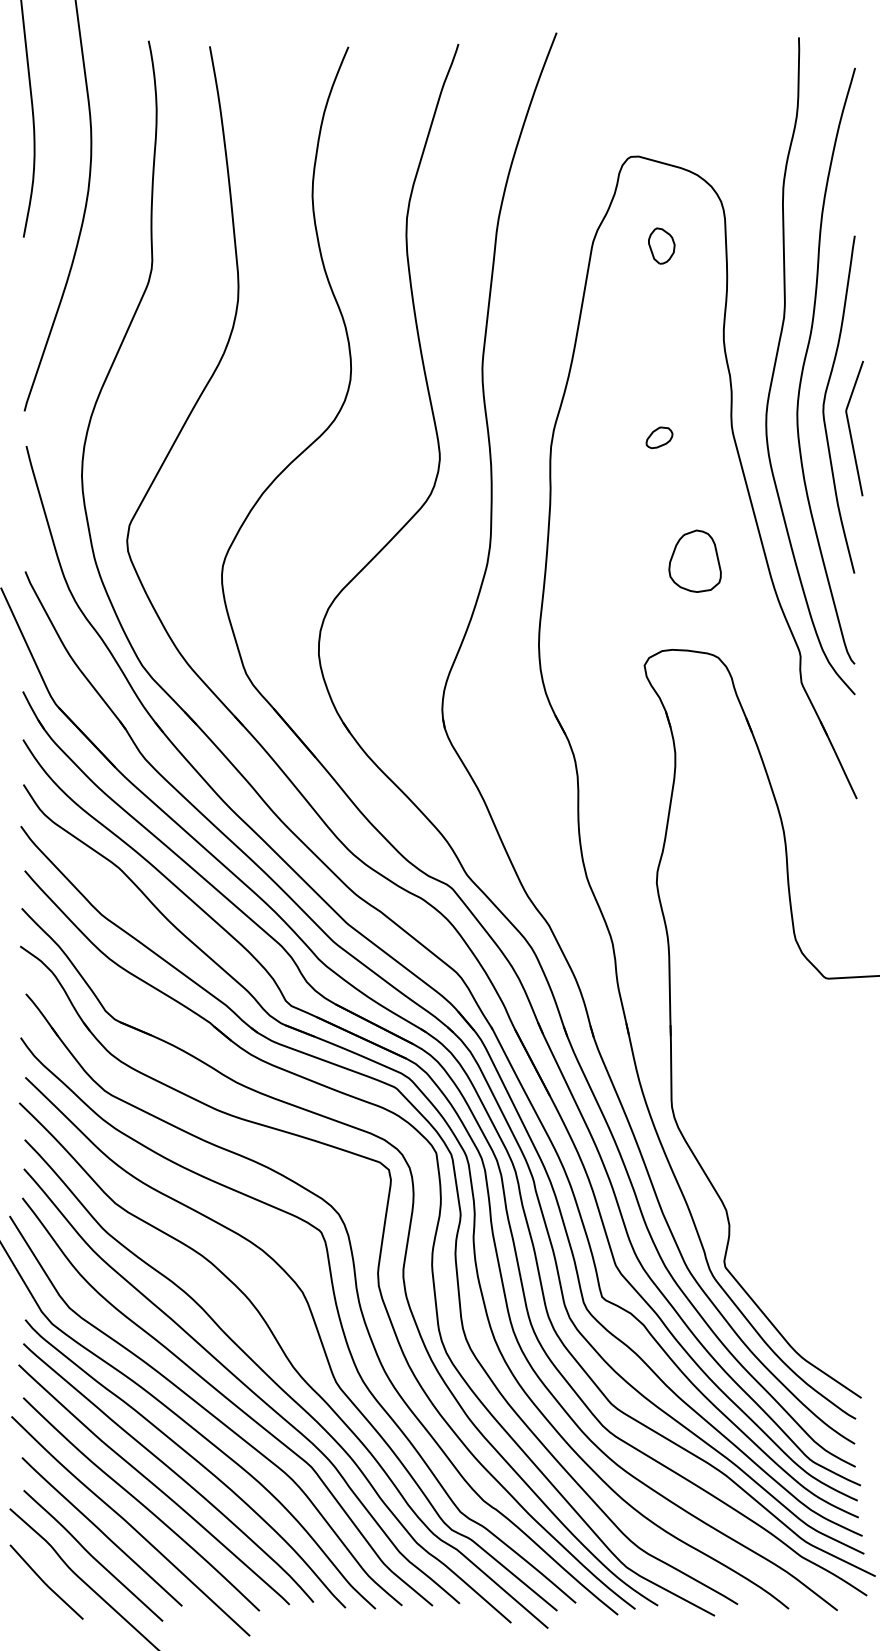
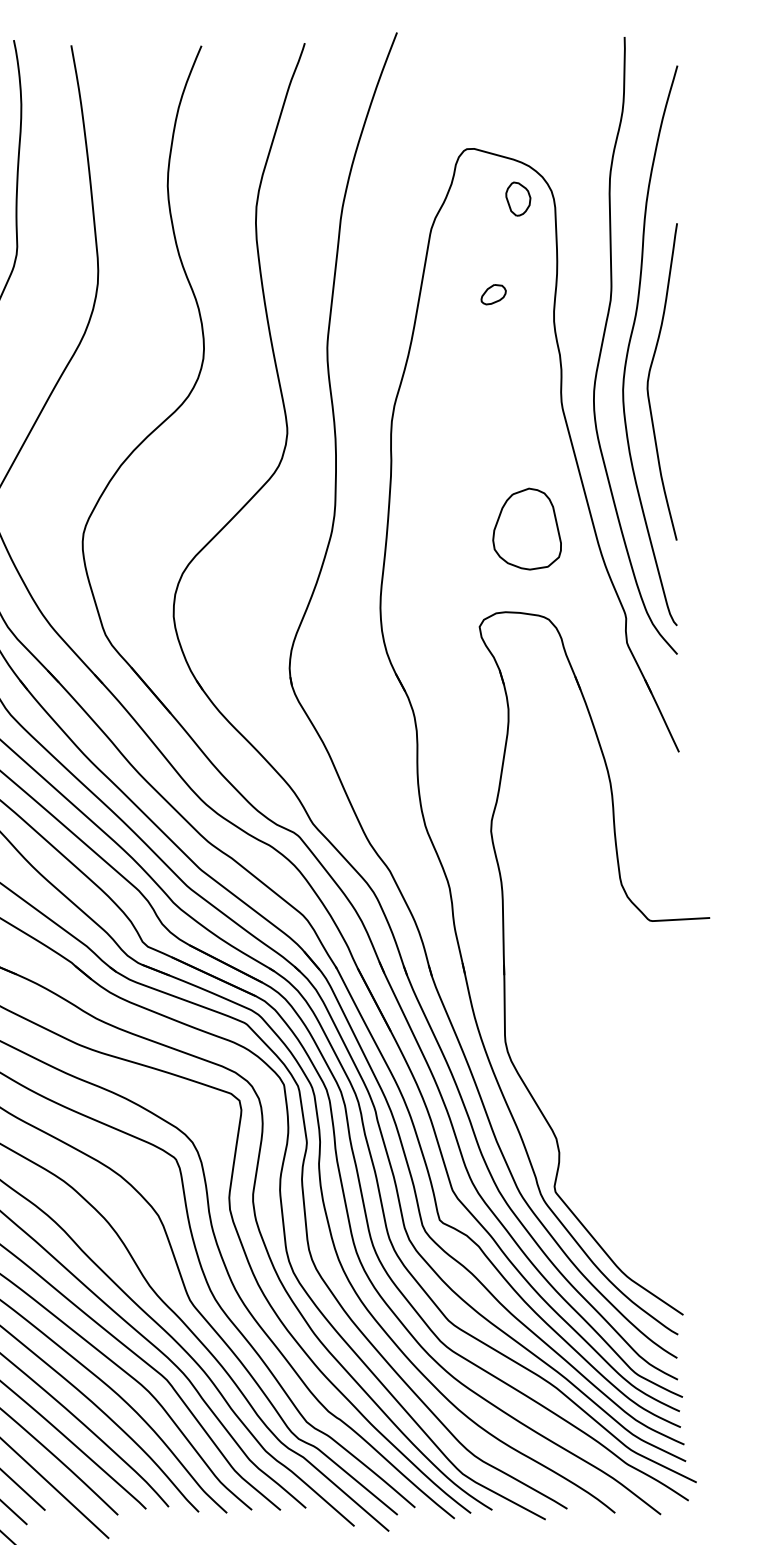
part: (661, 245) -> (518, 198), moved
curve: (850, 428) -> (673, 404), removed
part: (659, 437) -> (493, 294), moved
part: (694, 560) -> (526, 528), size x1.4

